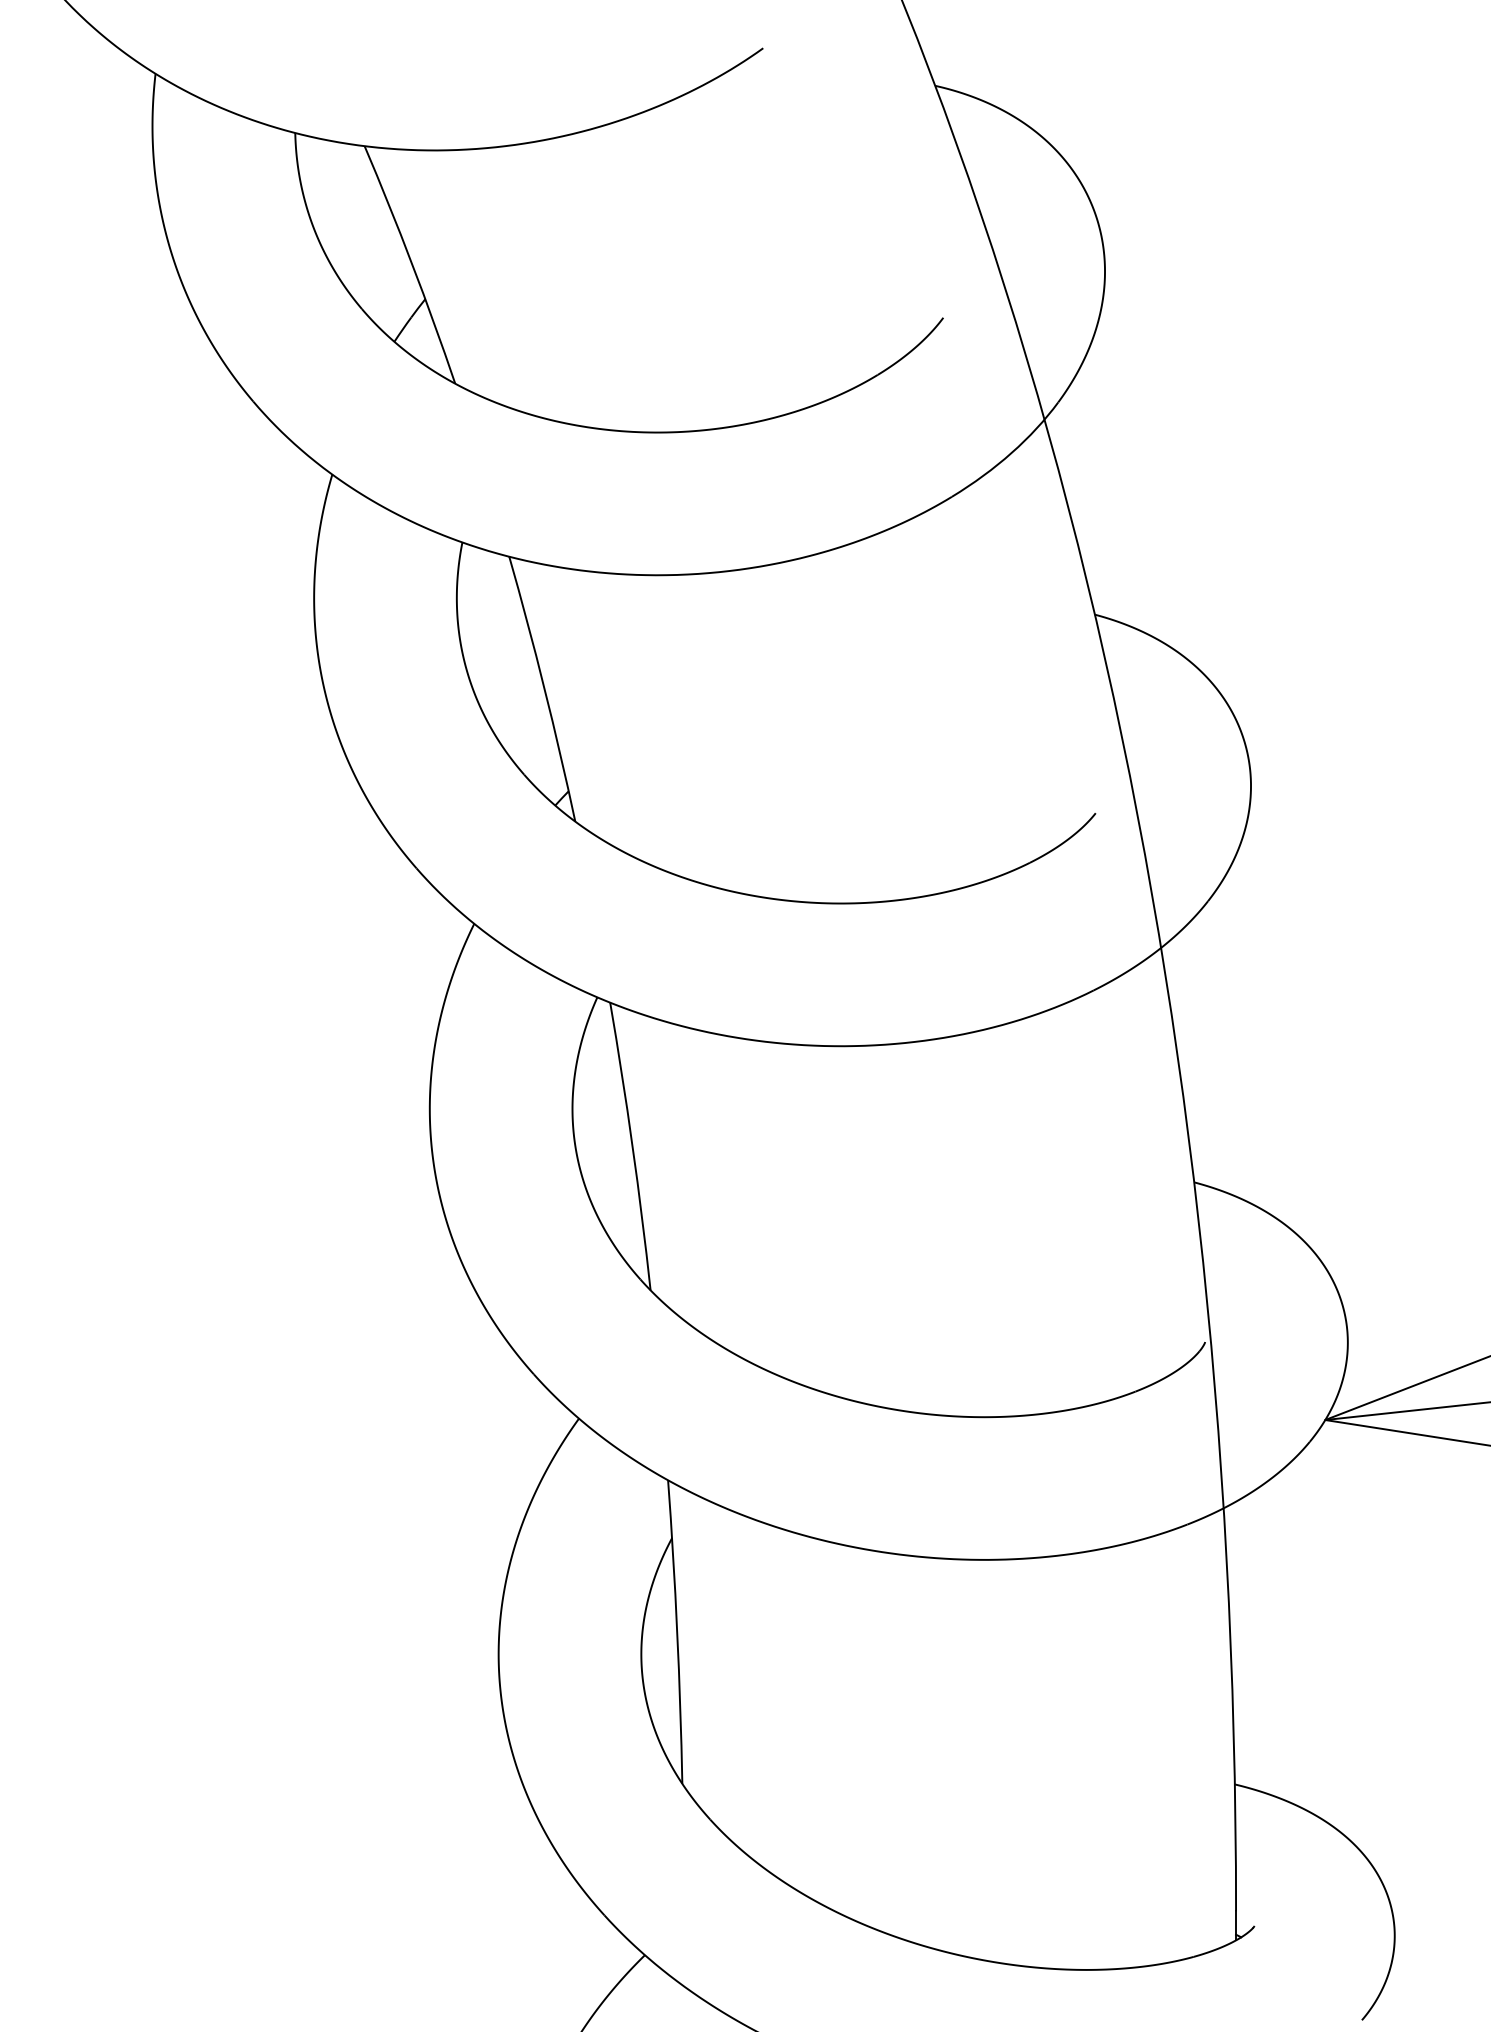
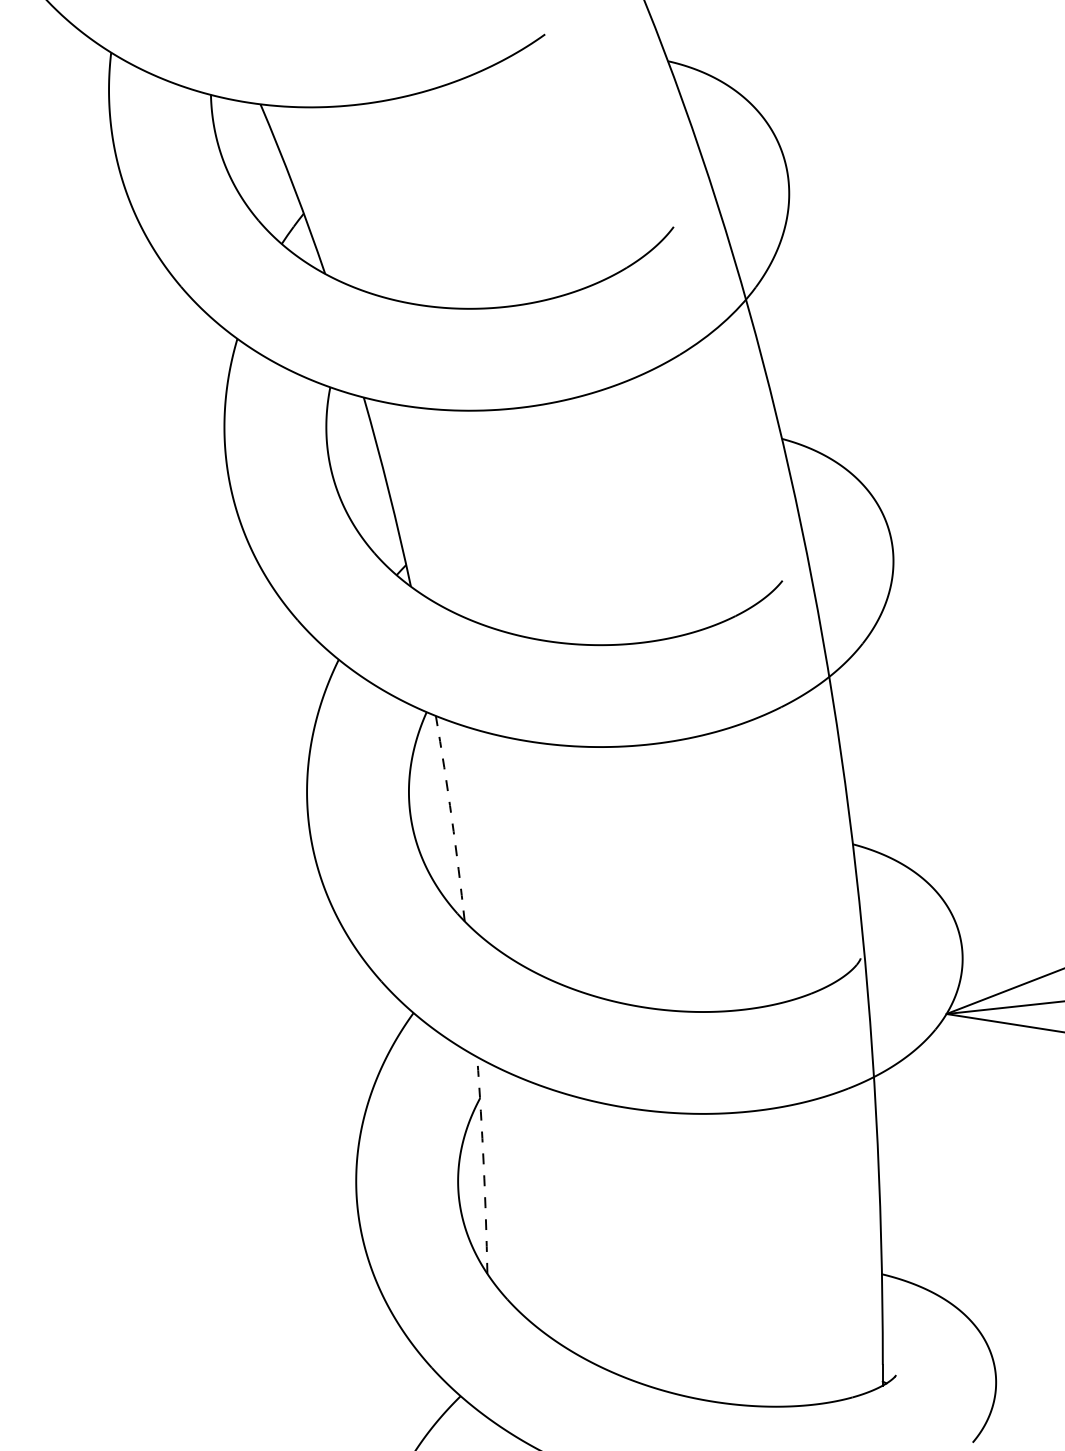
arc: (632, 1146) -> (451, 818), solid -> dashed
arc: (676, 1632) -> (483, 1165), solid -> dashed

